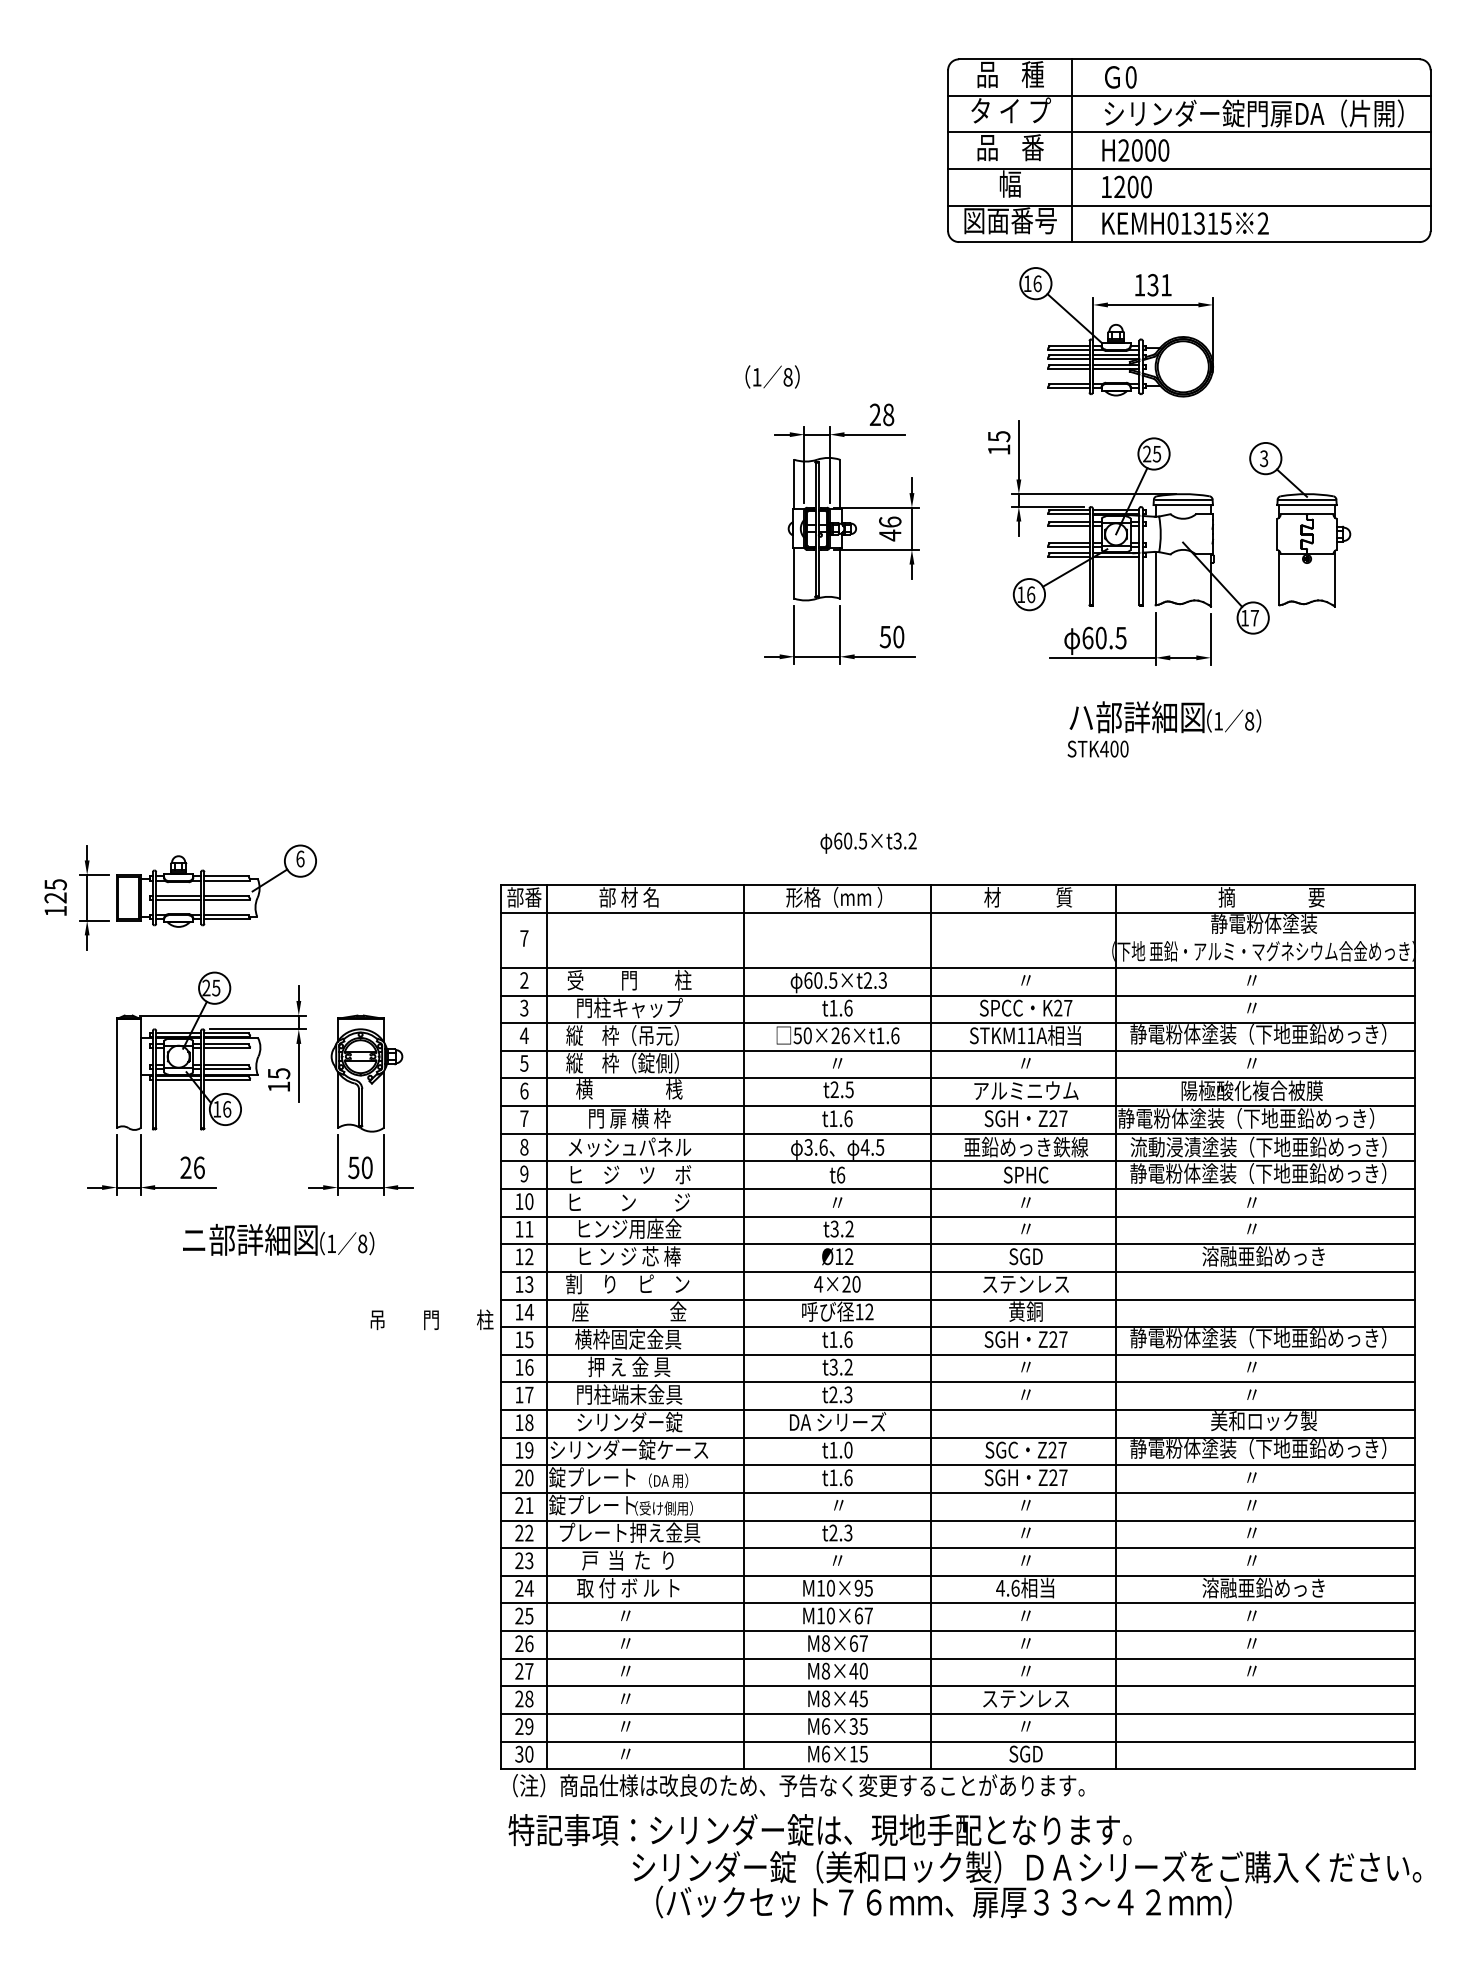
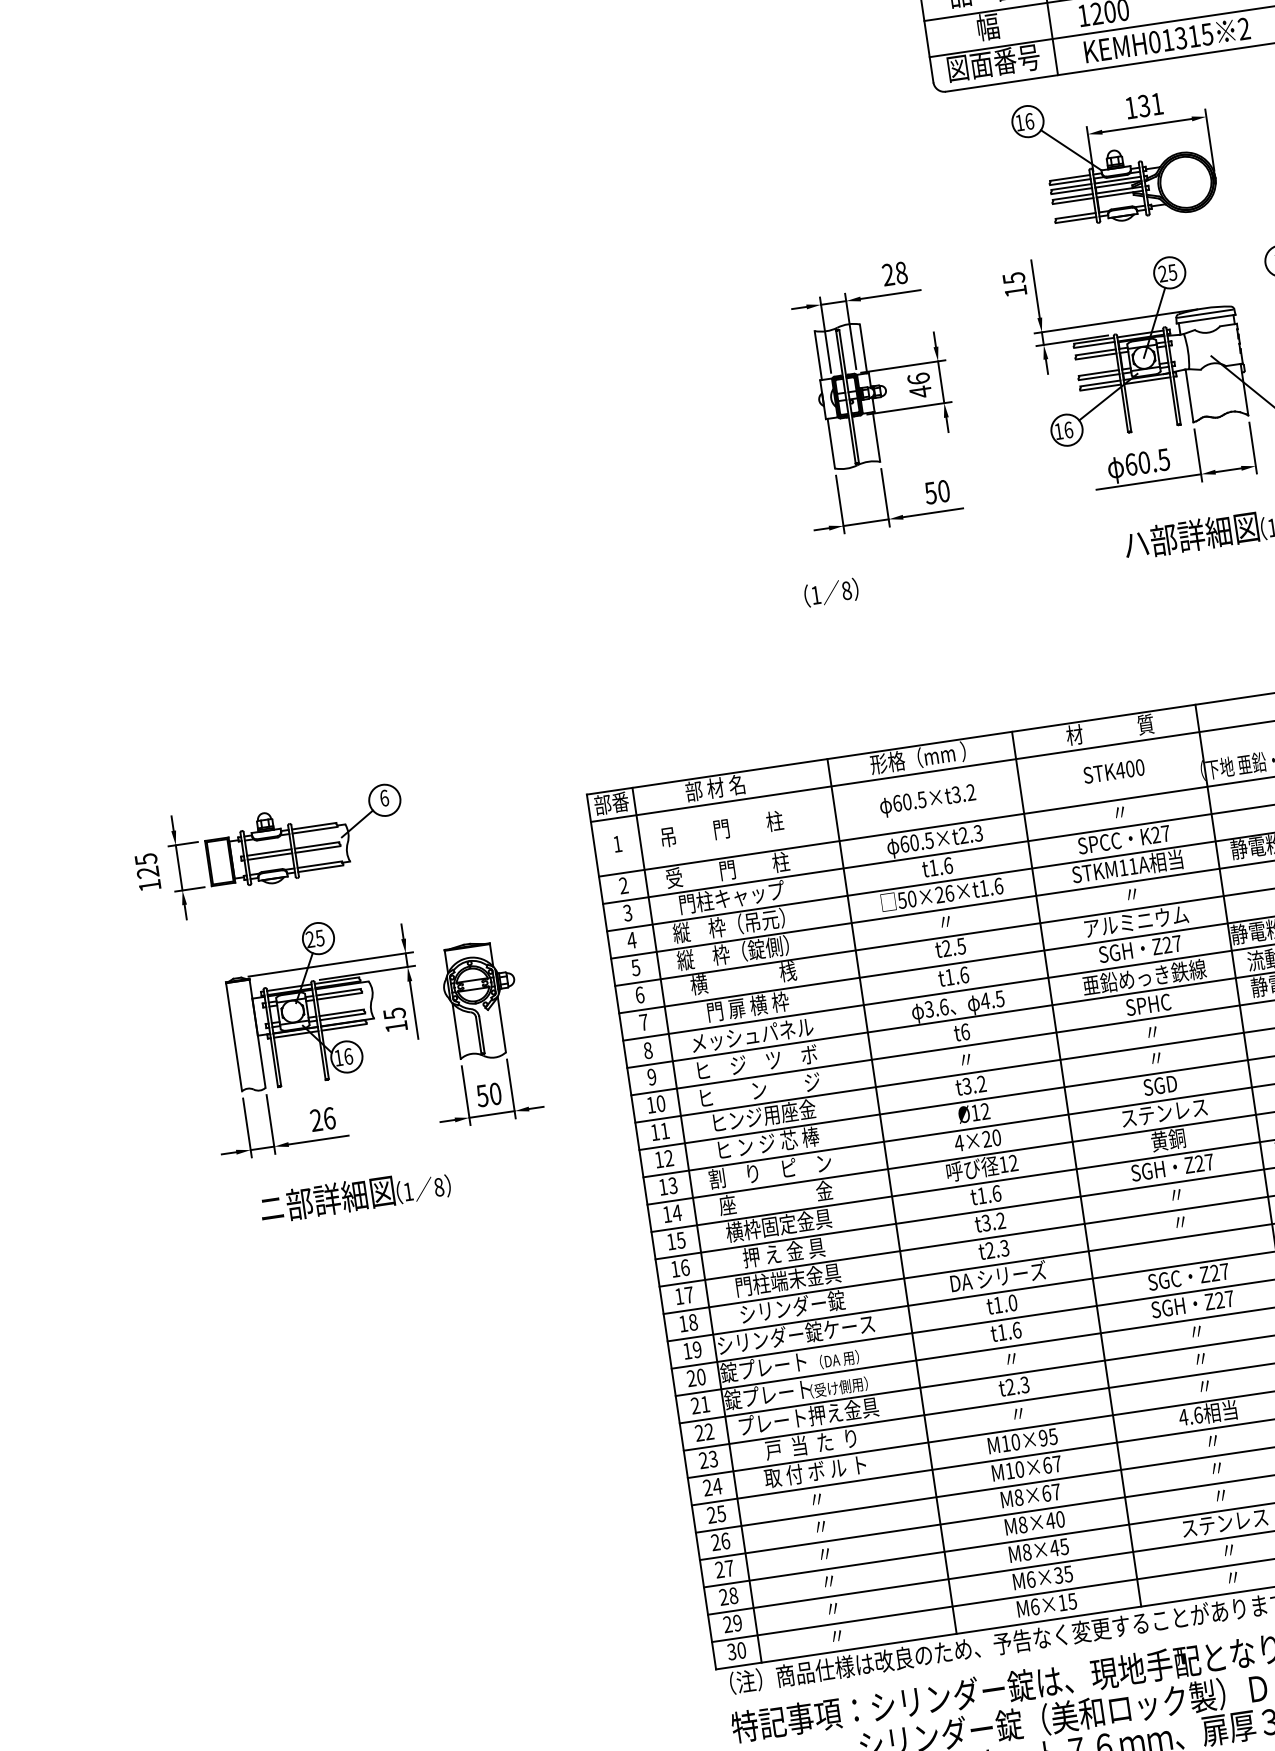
text: (772, 376) -> (831, 592), moved
text: (1097, 748) -> (1113, 770), moved
text: (868, 842) -> (927, 800), moved
text: (524, 938) -> (617, 844), 7 -> 1
text: (278, 1239) -> (355, 1195), moved
text: (431, 1319) -> (721, 828), moved
text: (1025, 1753) -> (1232, 1577), SGD -> 〃

